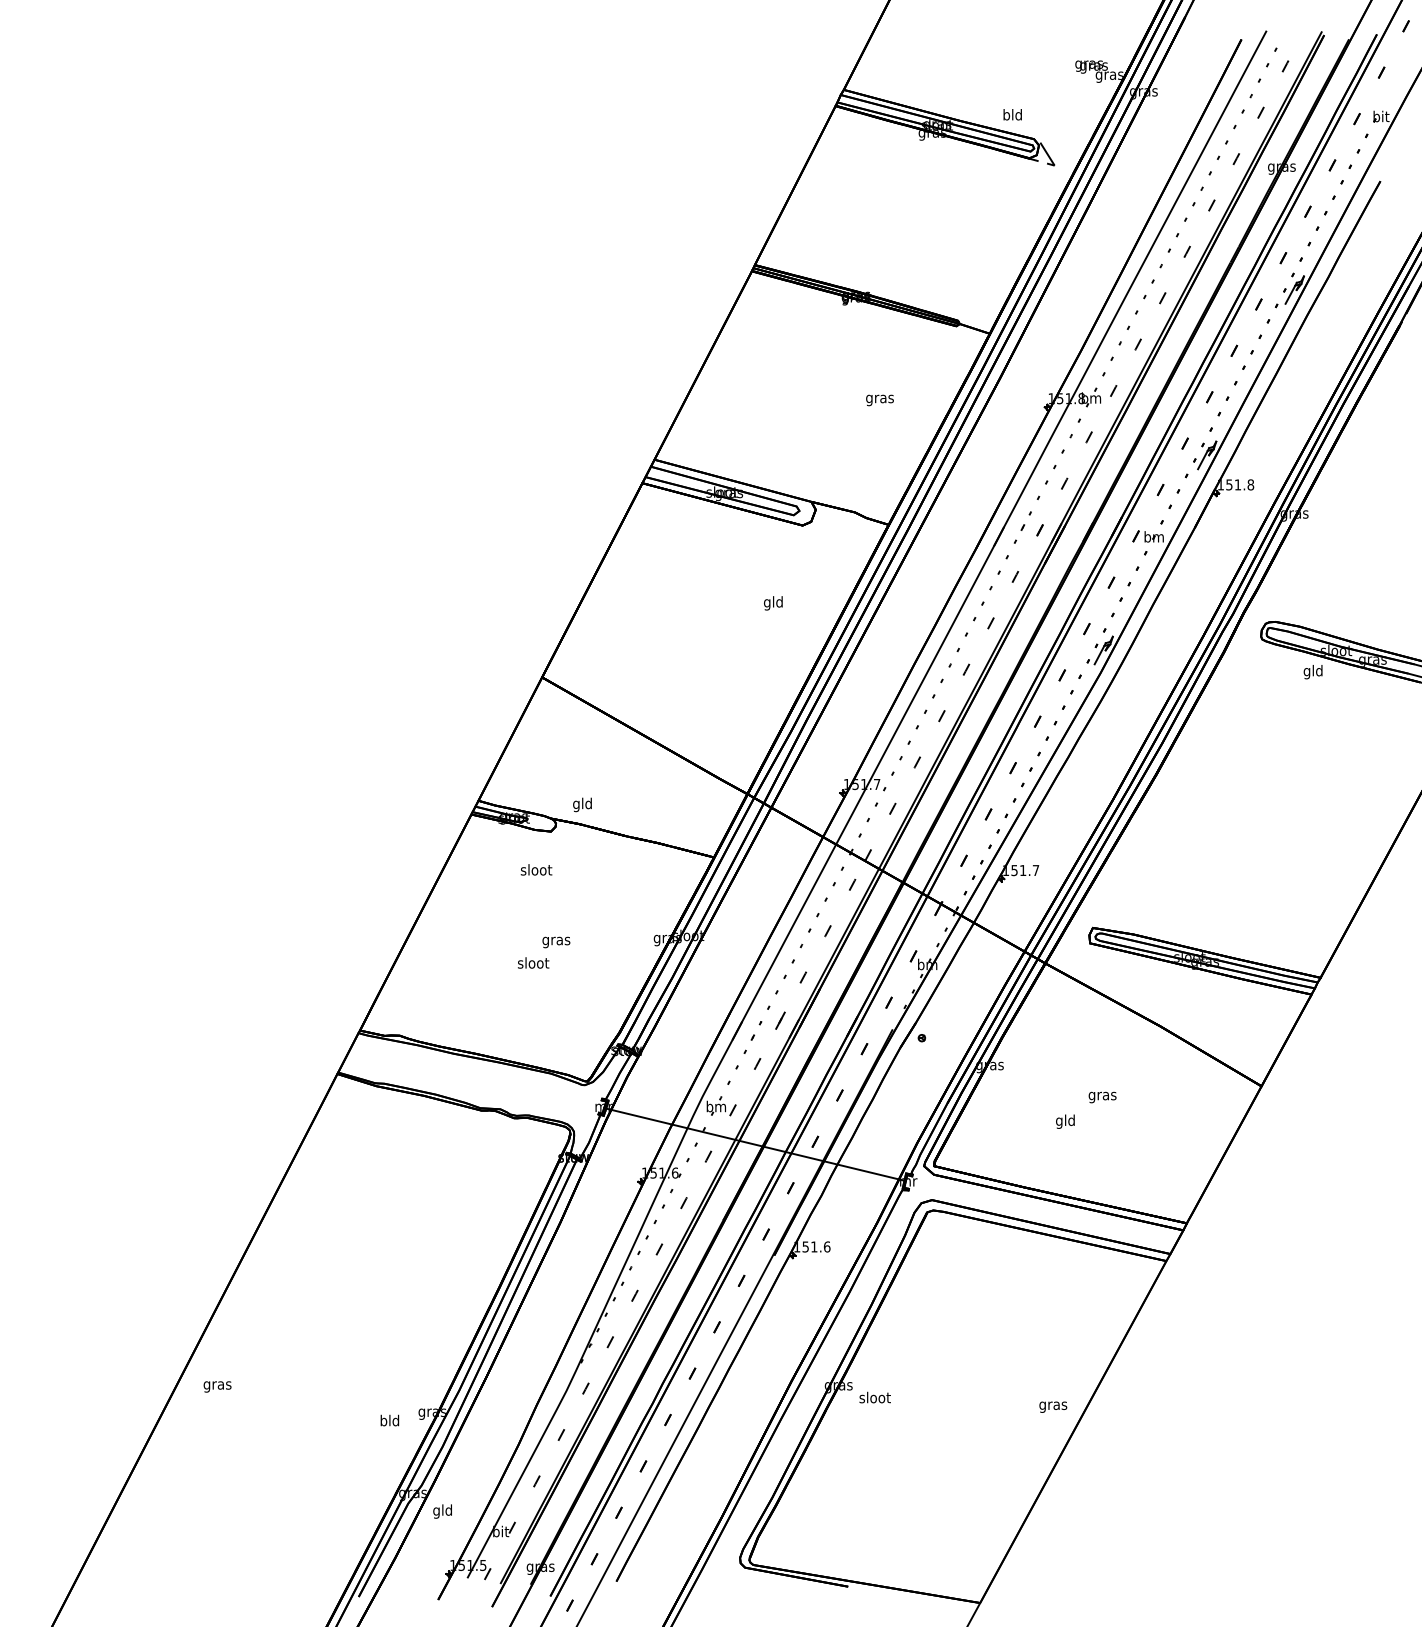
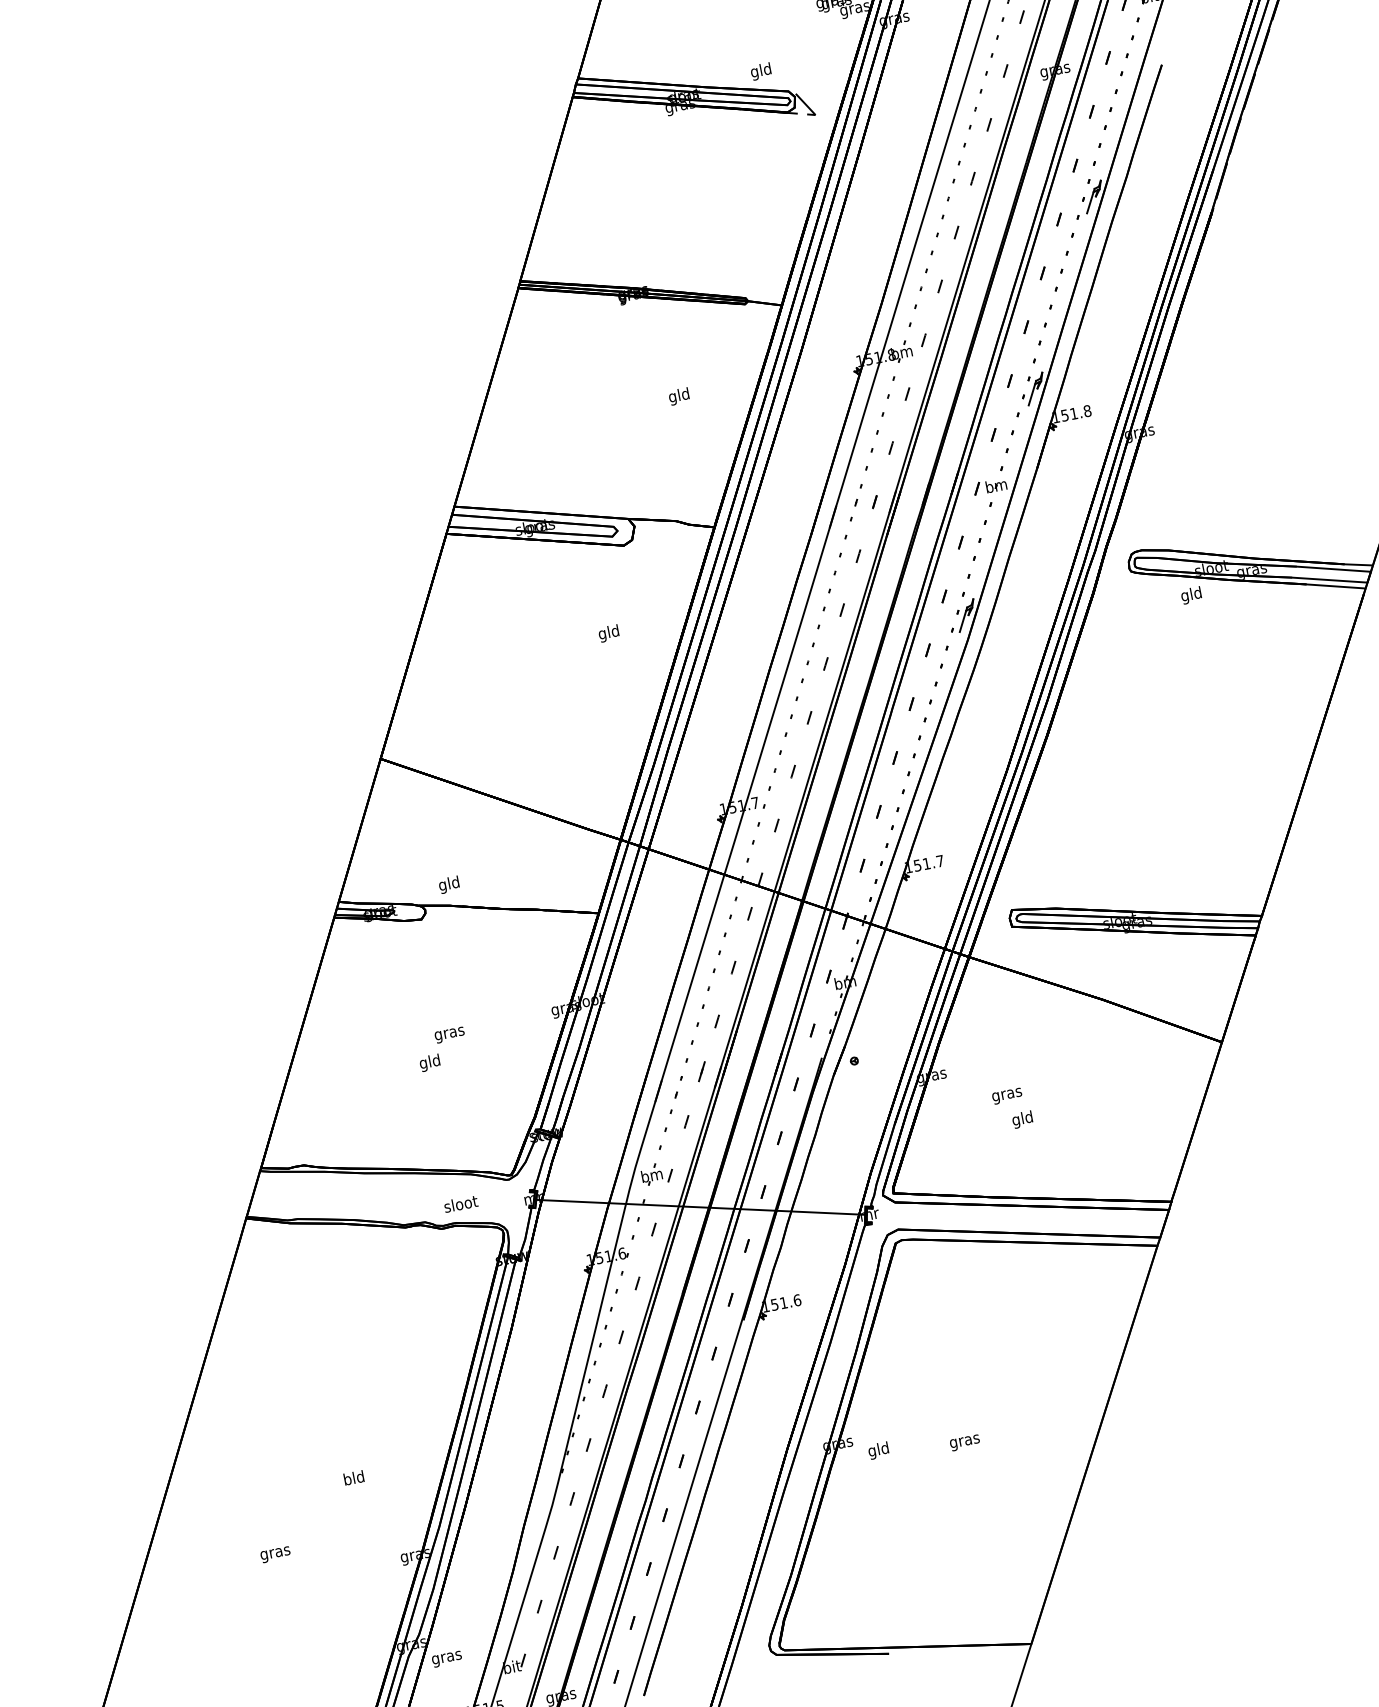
text: (1006, 116) -> (754, 73), bld -> gld
text: (879, 398) -> (678, 396), gras -> gld
text: (536, 869) -> (460, 1203), moved
text: (533, 964) -> (430, 1063), sloot -> gld
text: (1102, 1097) -> (1007, 1096), moved
text: (217, 1386) -> (275, 1554), moved
text: (874, 1398) -> (878, 1450), sloot -> gld
text: (1053, 1406) -> (965, 1442), moved
text: (389, 1420) -> (353, 1477), moved
text: (442, 1511) -> (446, 1657), gld -> gras

